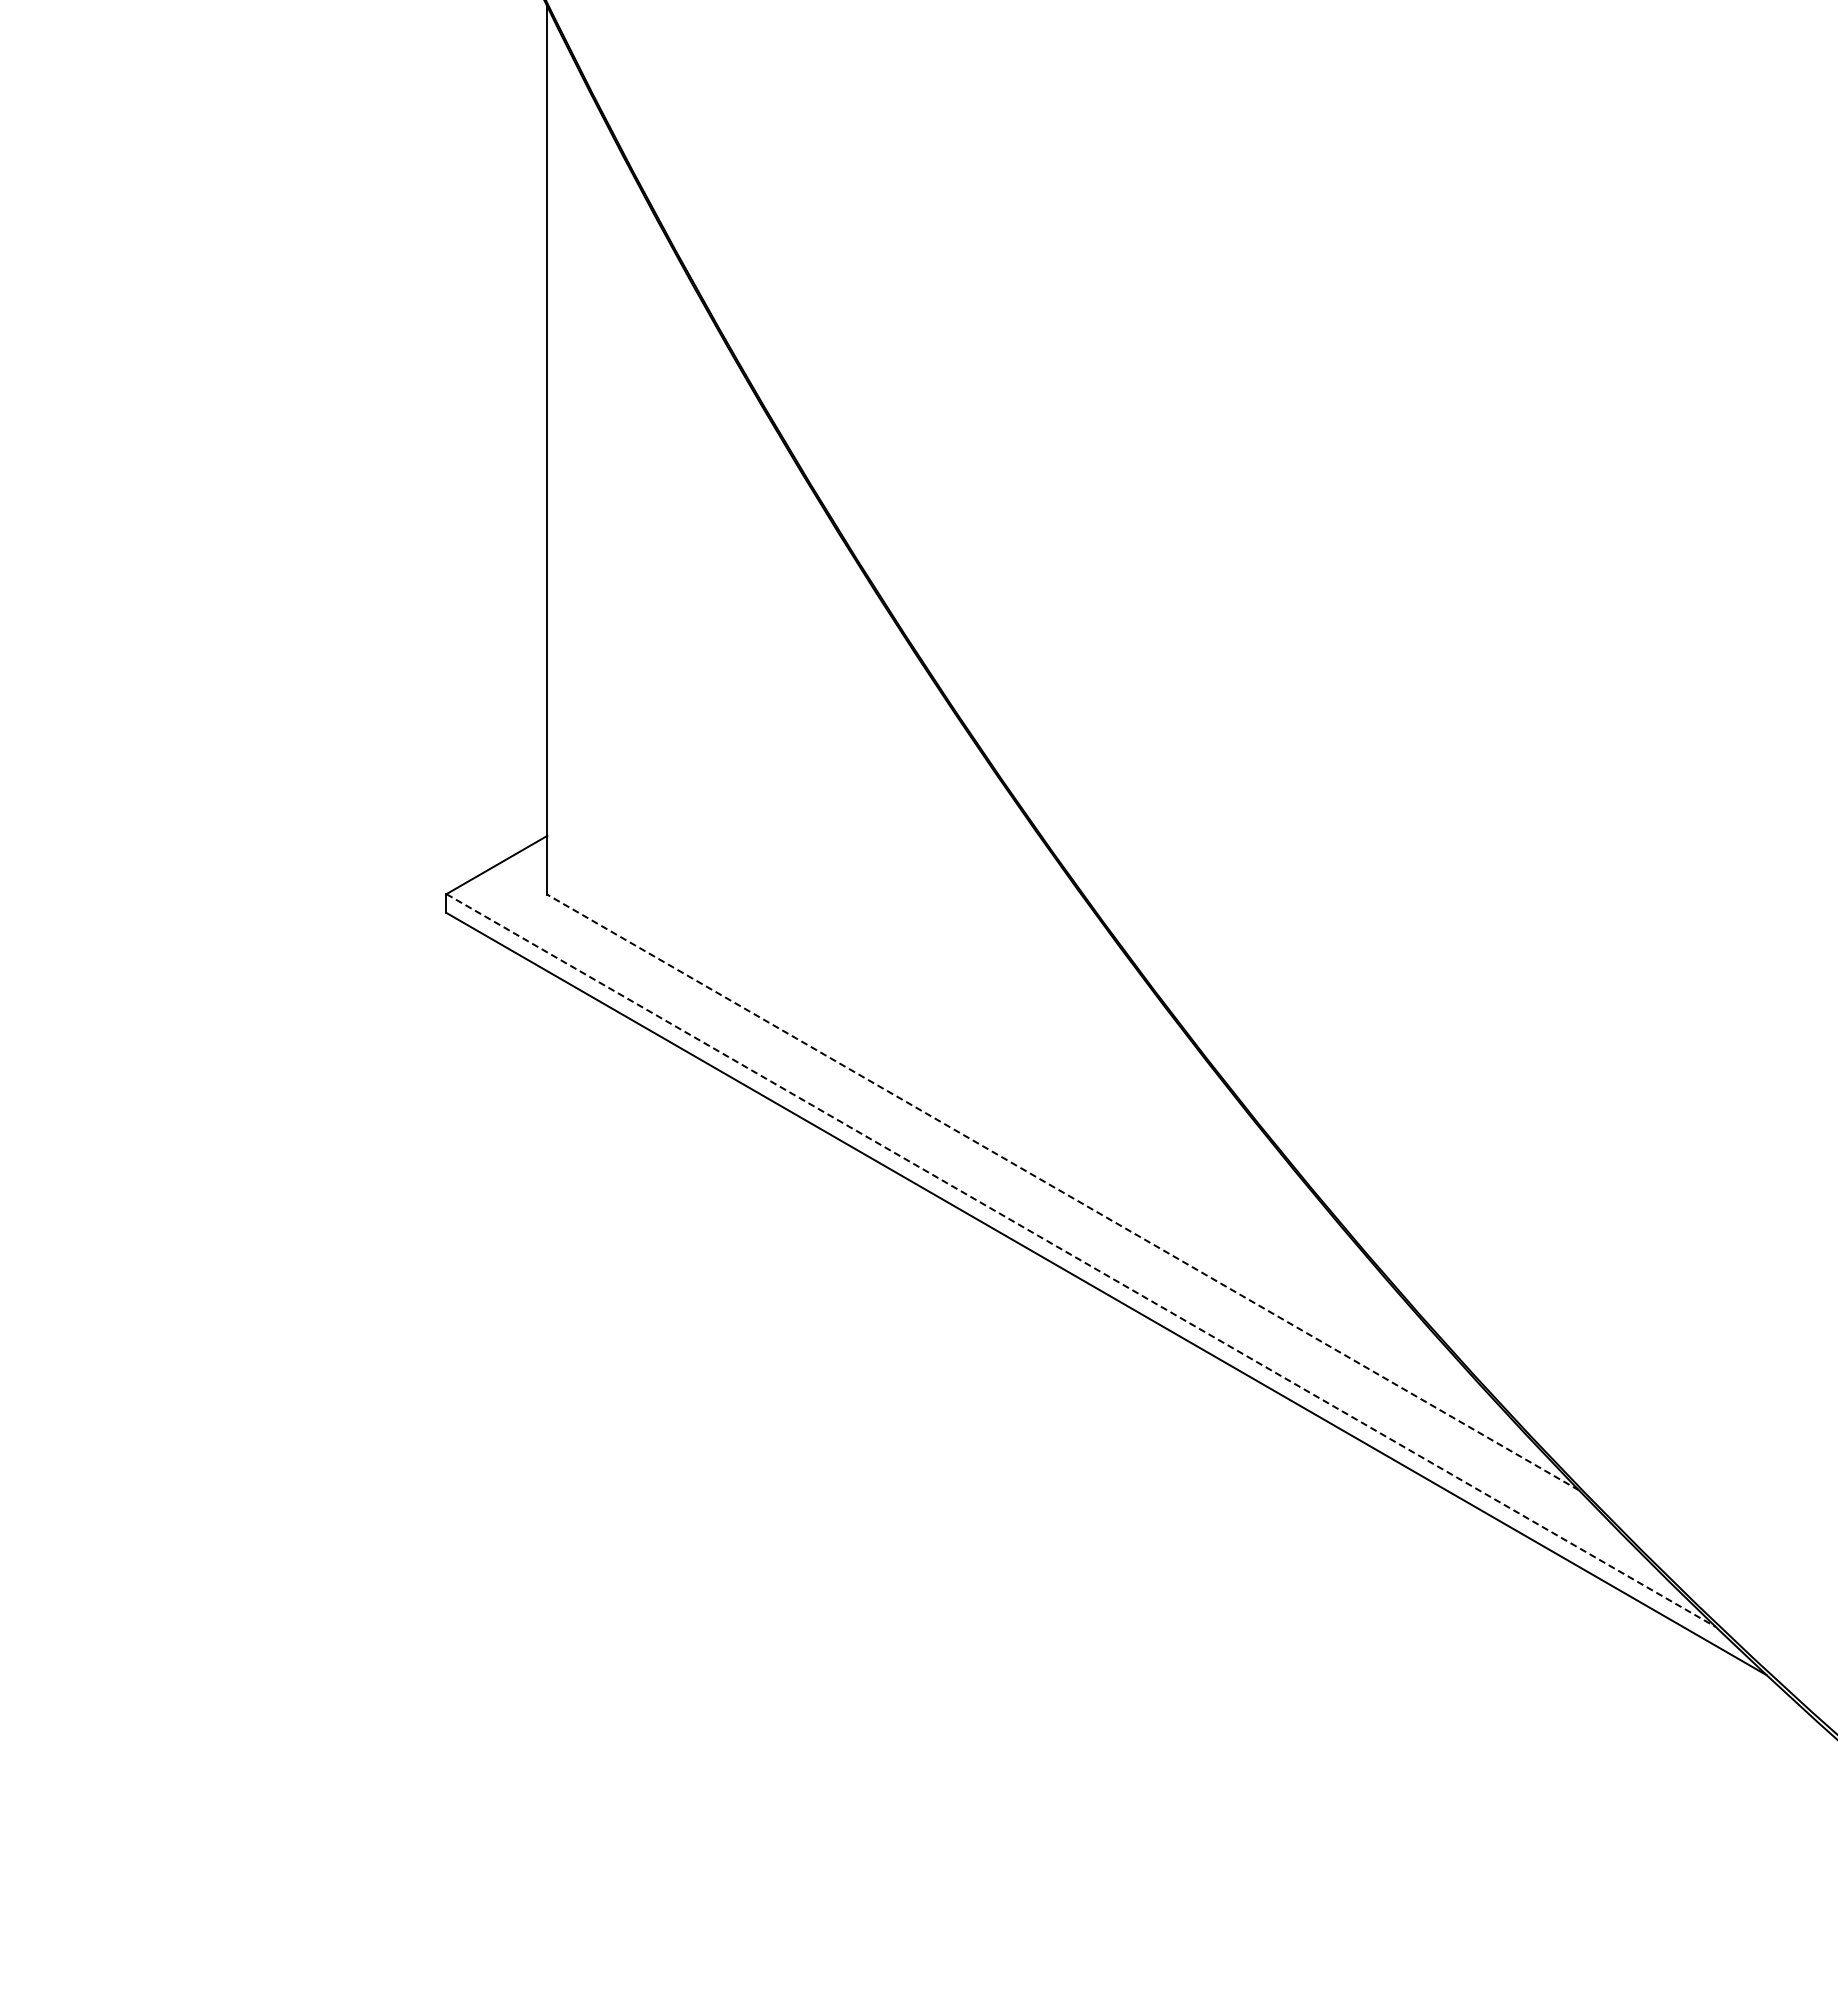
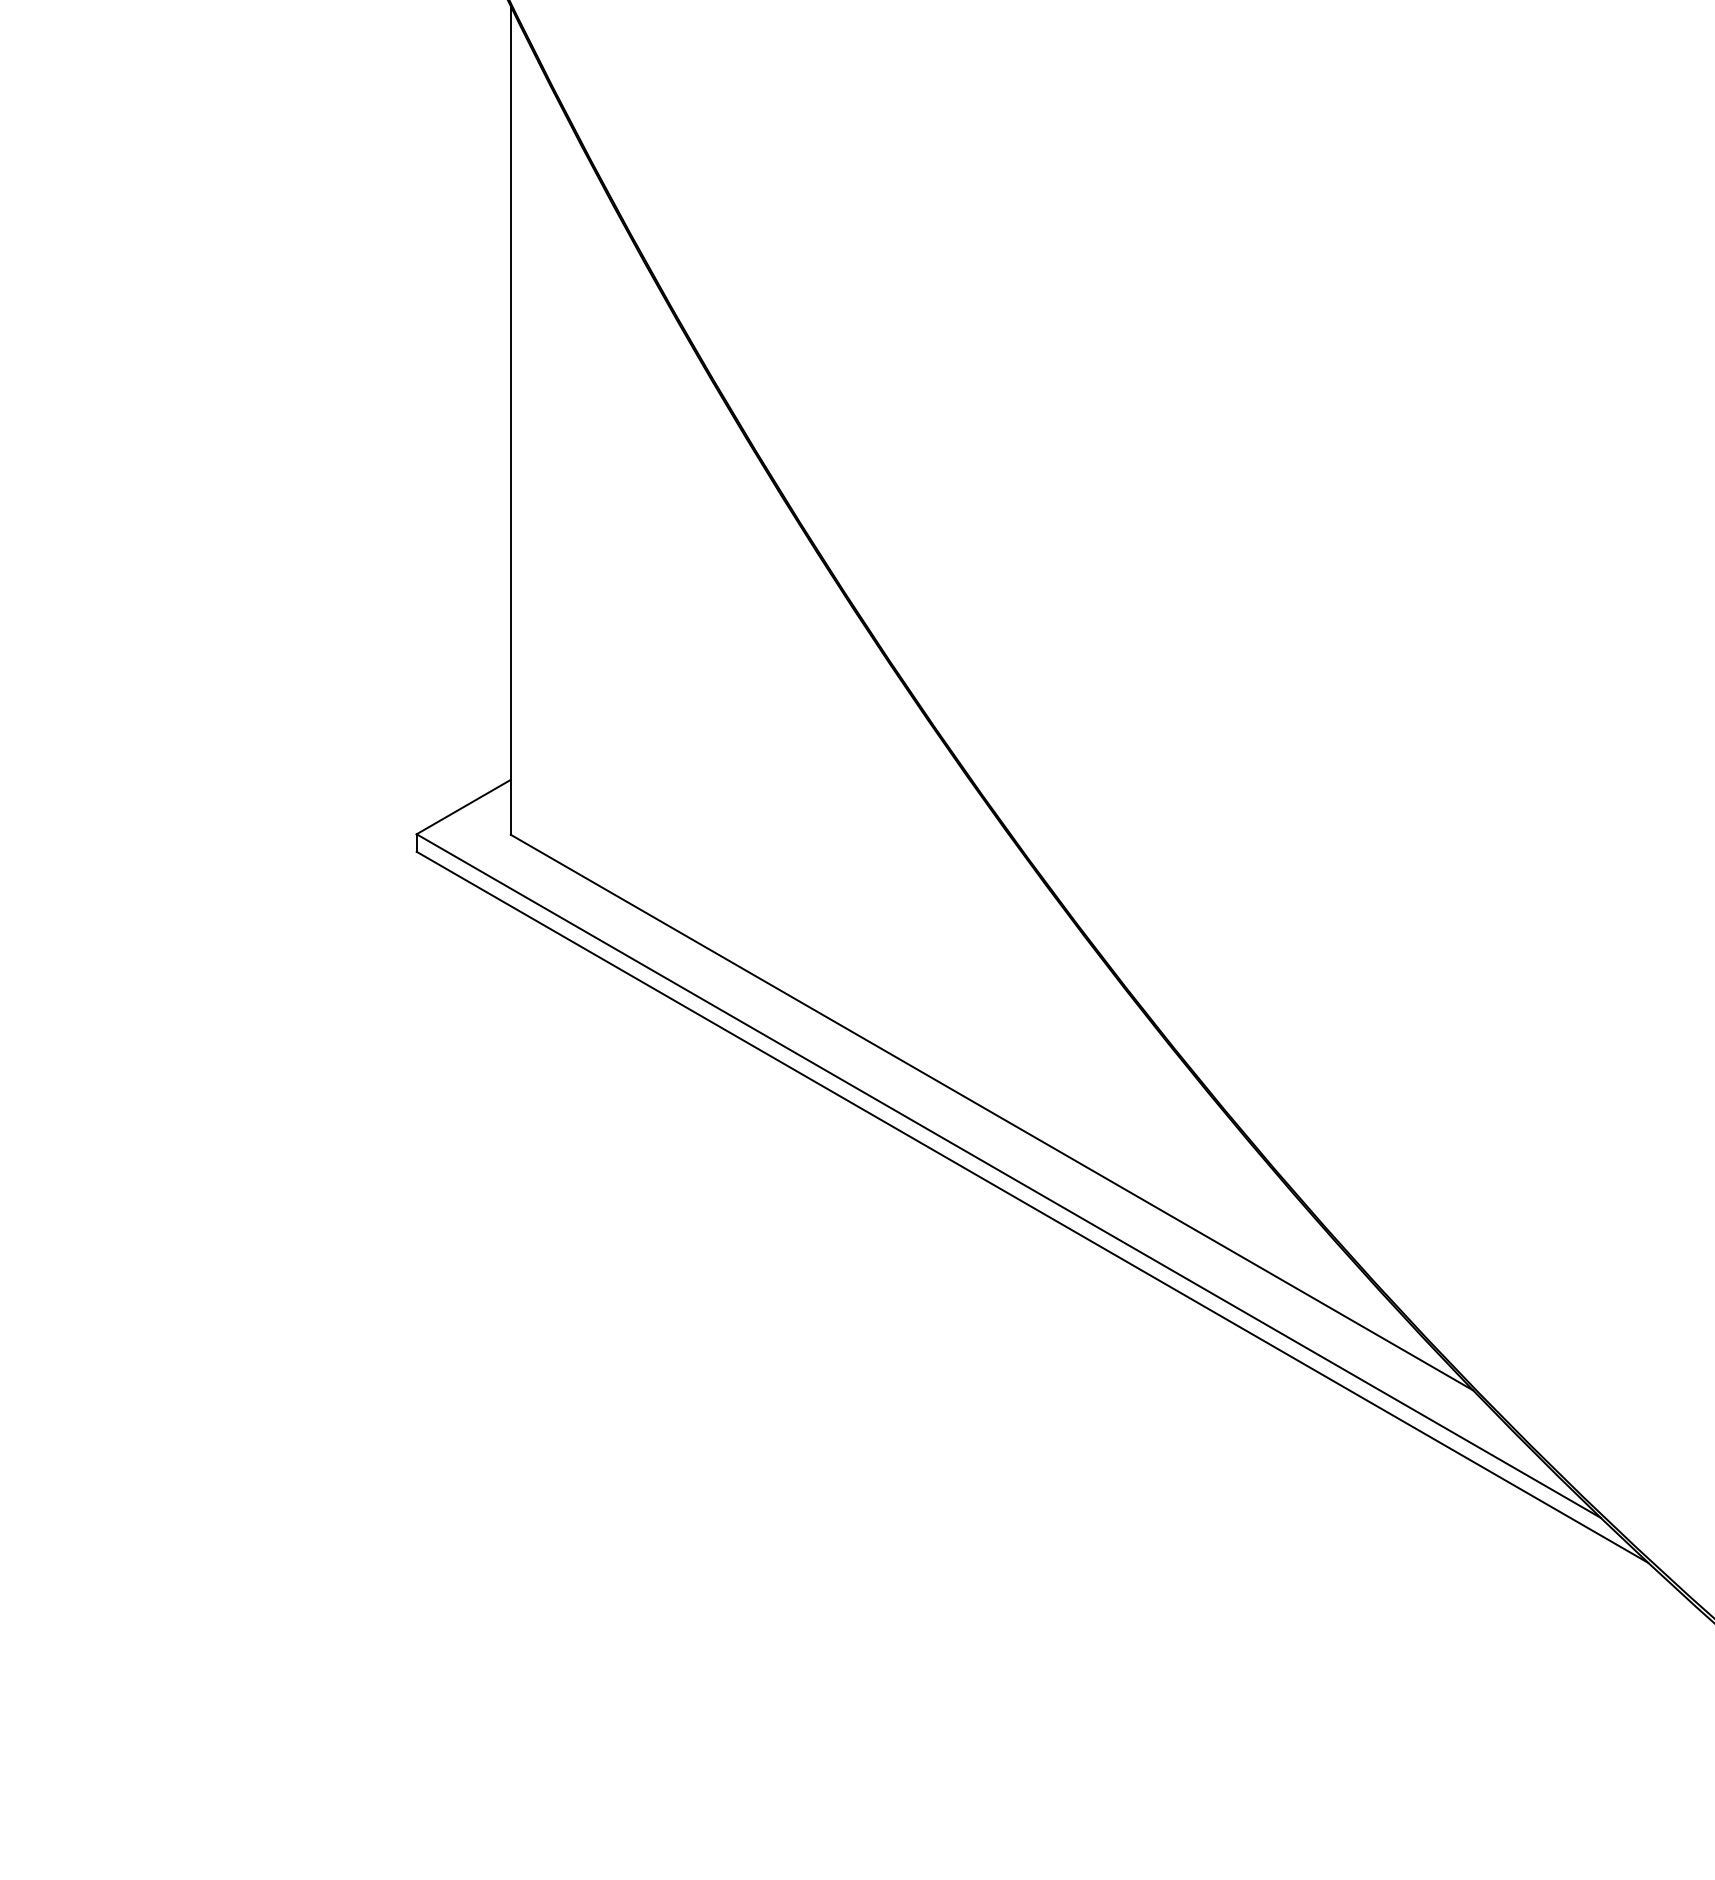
line: (1063, 1192) -> (992, 1112), dashed -> solid
line: (1081, 1260) -> (1009, 1176), dashed -> solid

